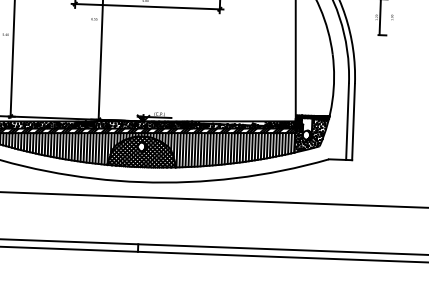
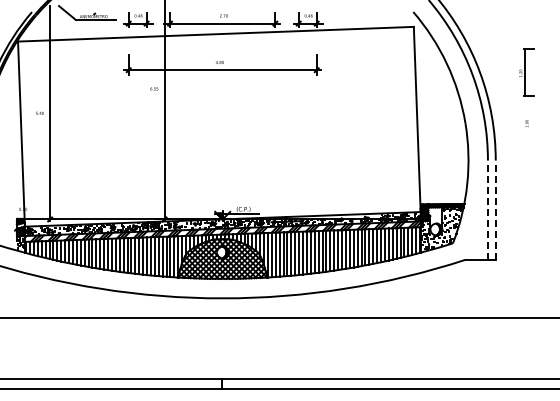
text: (391, 17) -> (526, 123), moved
line: (347, 122) -> (487, 210), solid -> dashed
line: (353, 122) -> (495, 210), solid -> dashed

